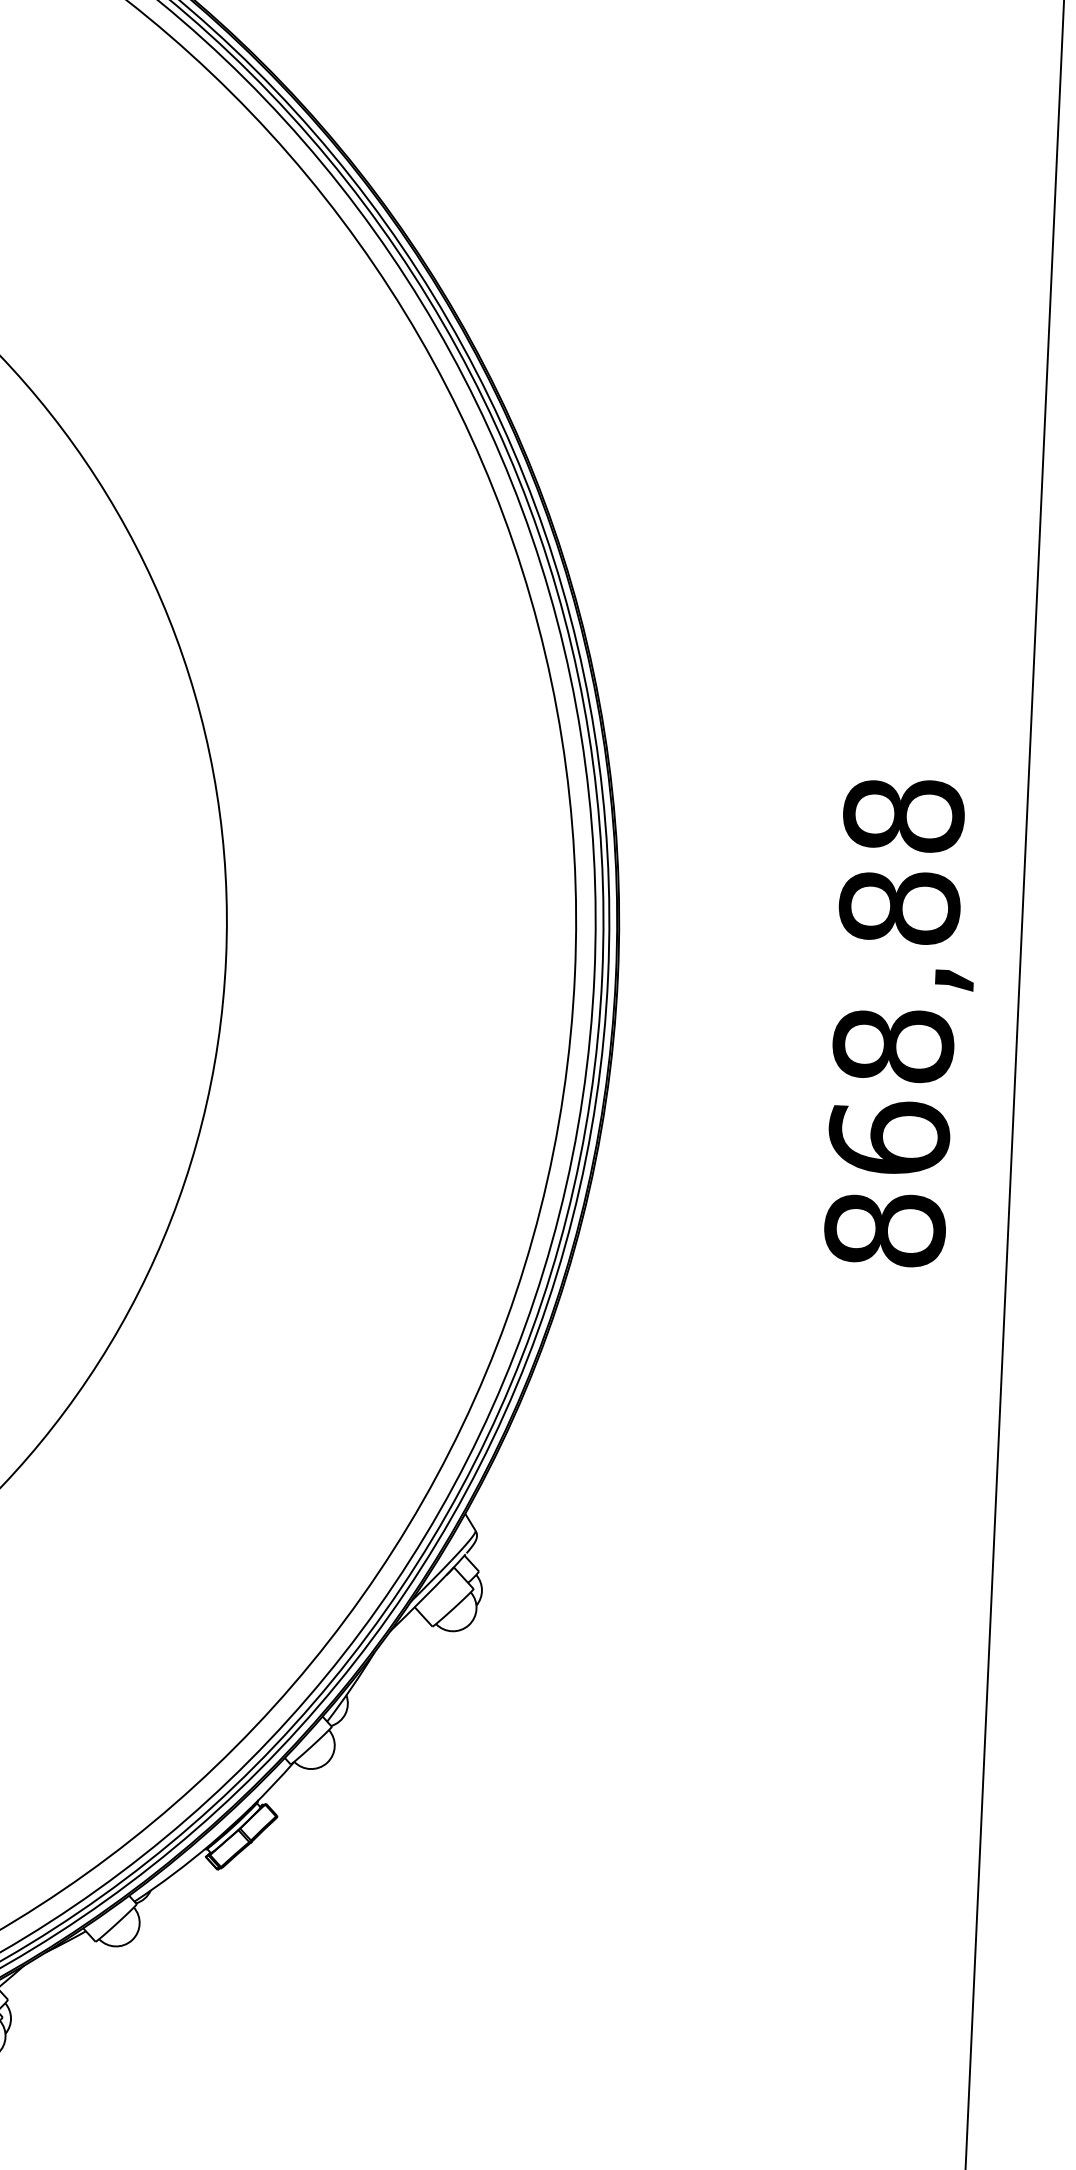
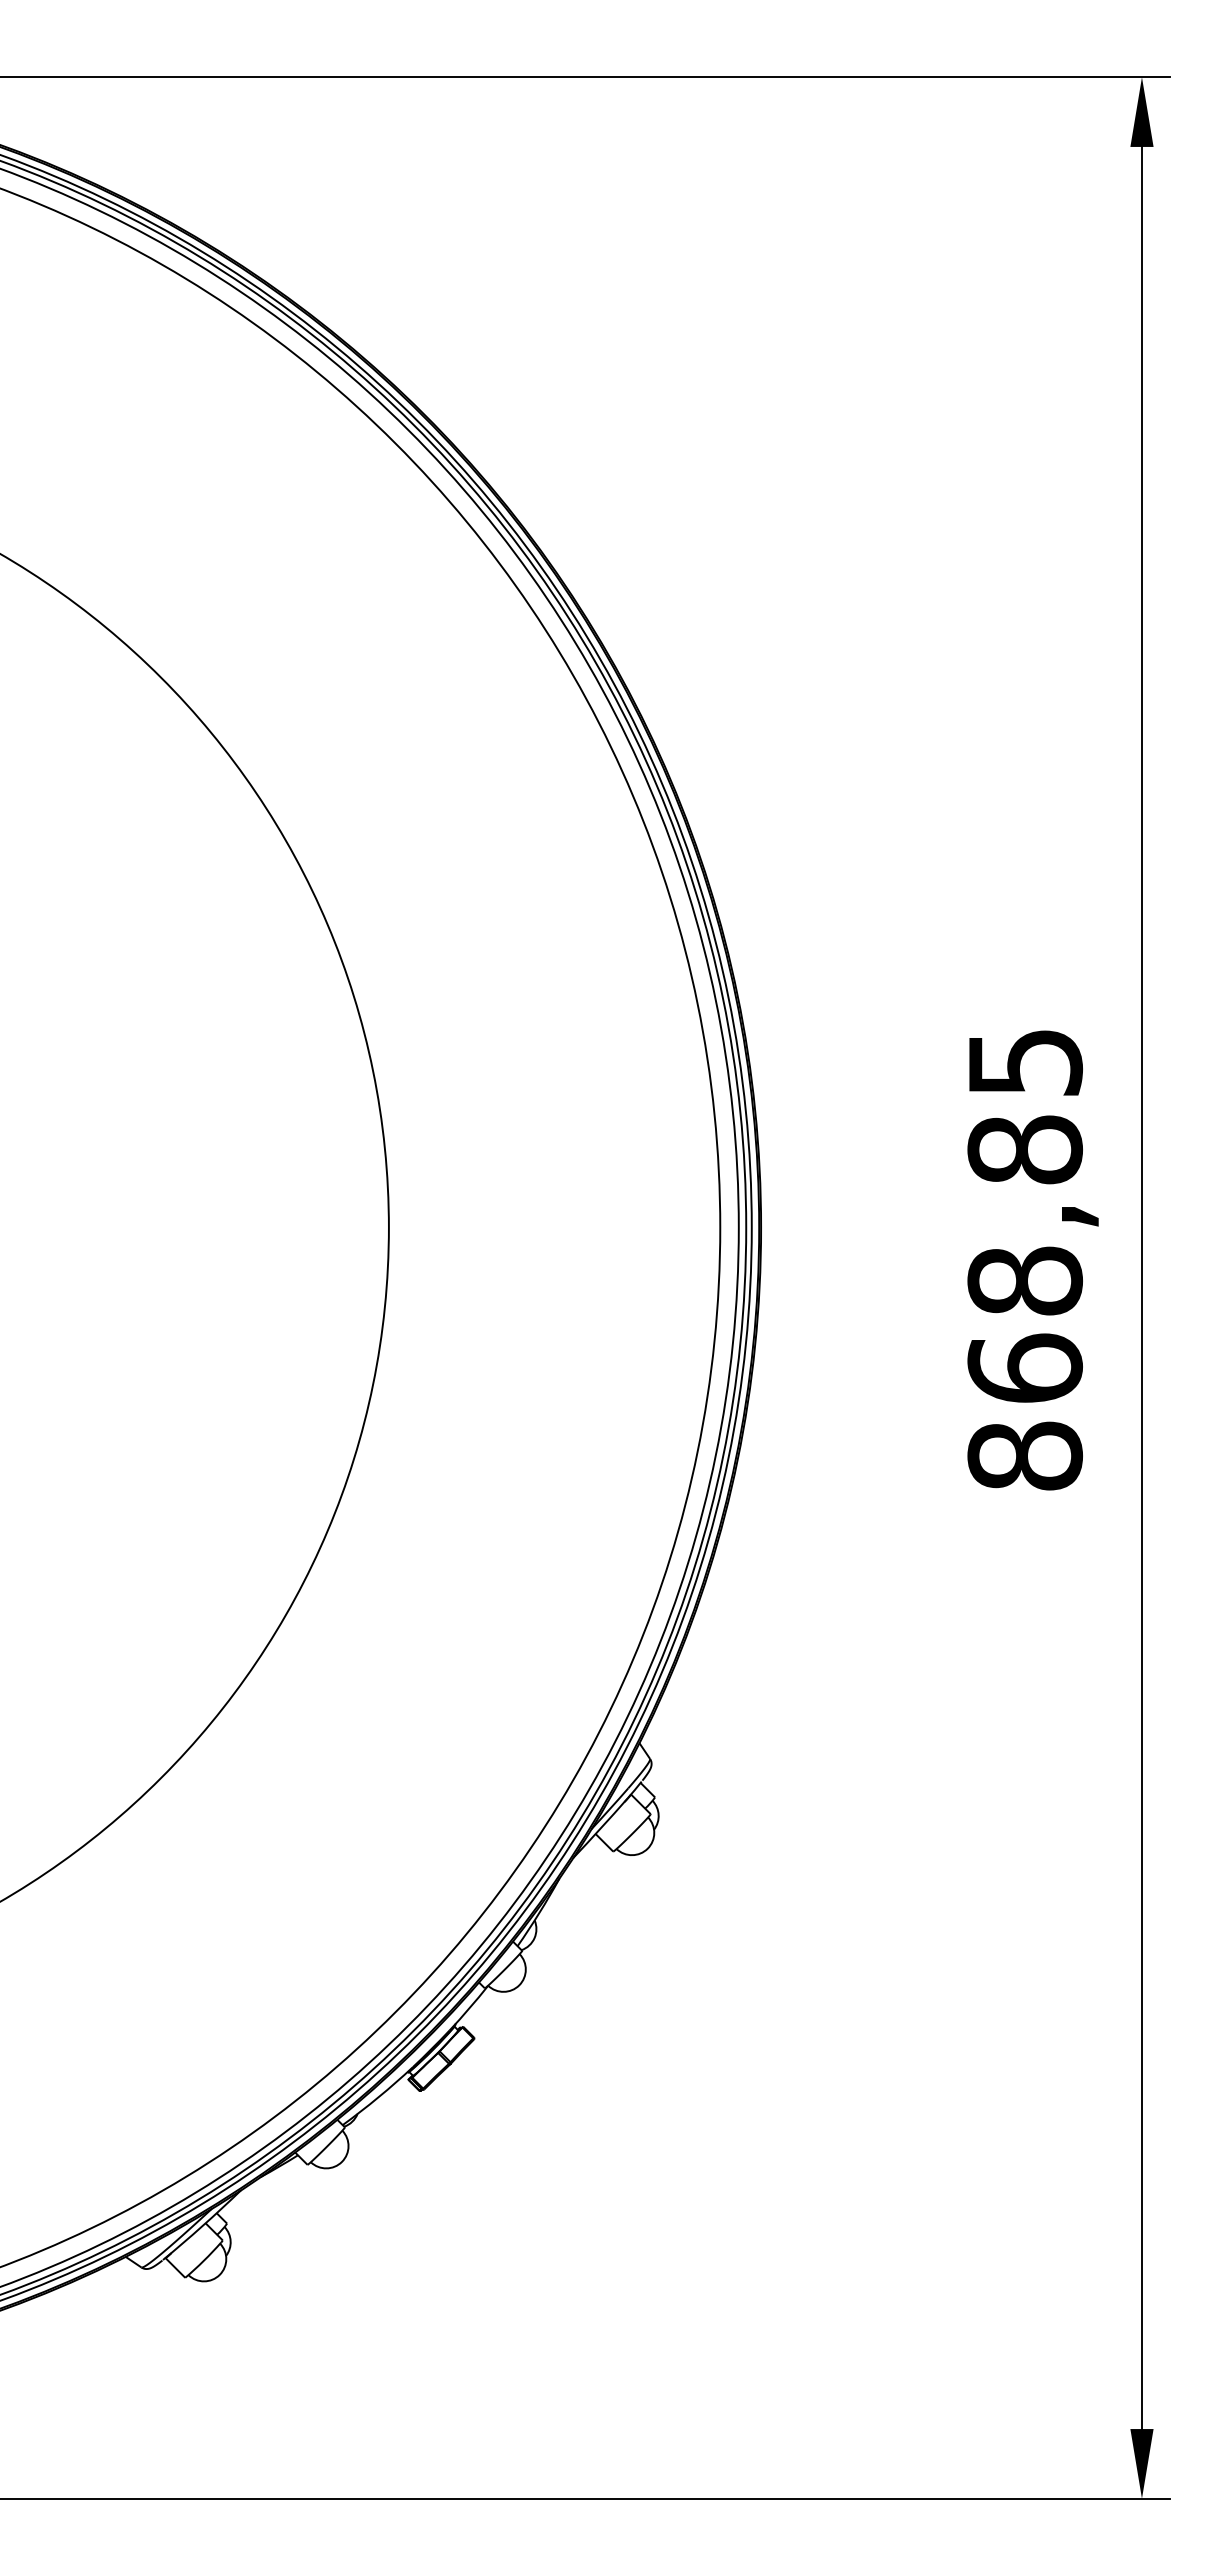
text: (903, 815) -> (1024, 1062), 868,88 -> 868,85

